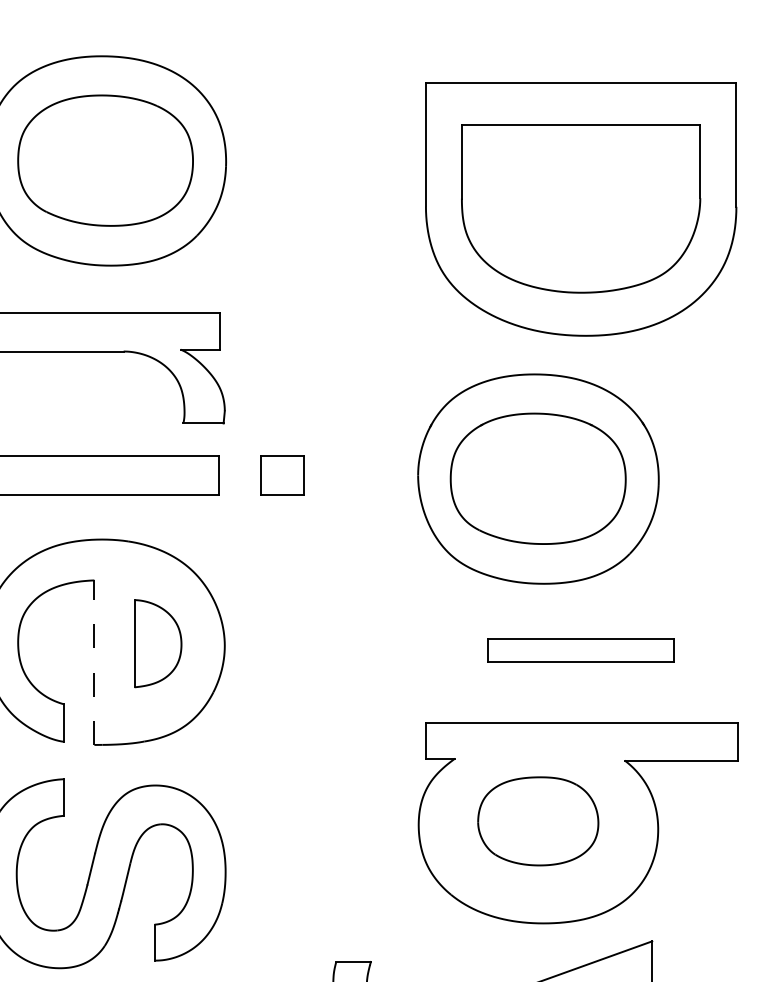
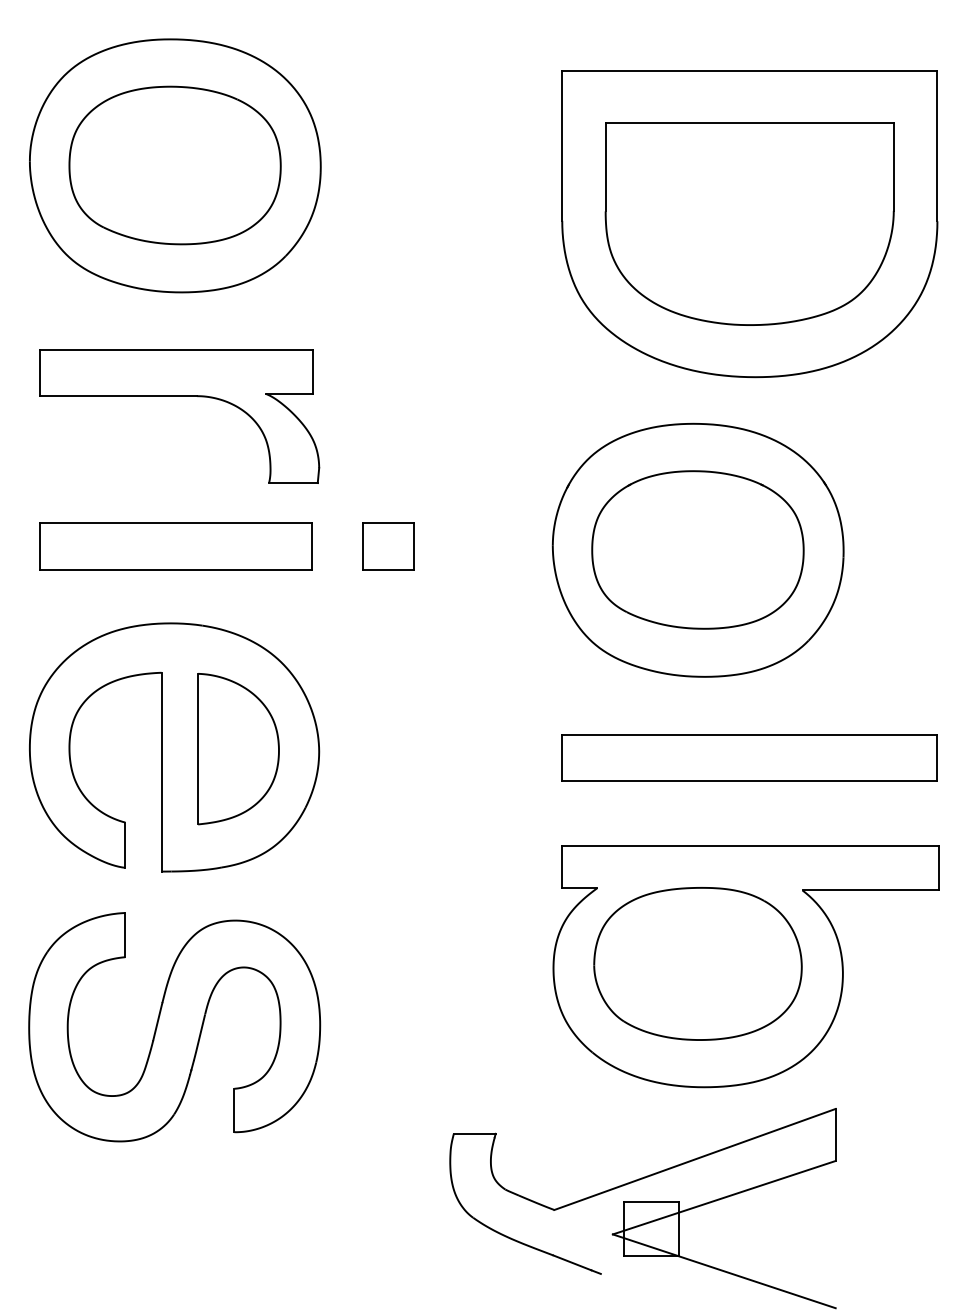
part: (158, 643) -> (238, 749), size x1.43
part: (580, 650) -> (749, 757), size x1.67
line: (94, 662) -> (161, 771), dashed -> solid
part: (537, 821) -> (697, 963), size x1.43

